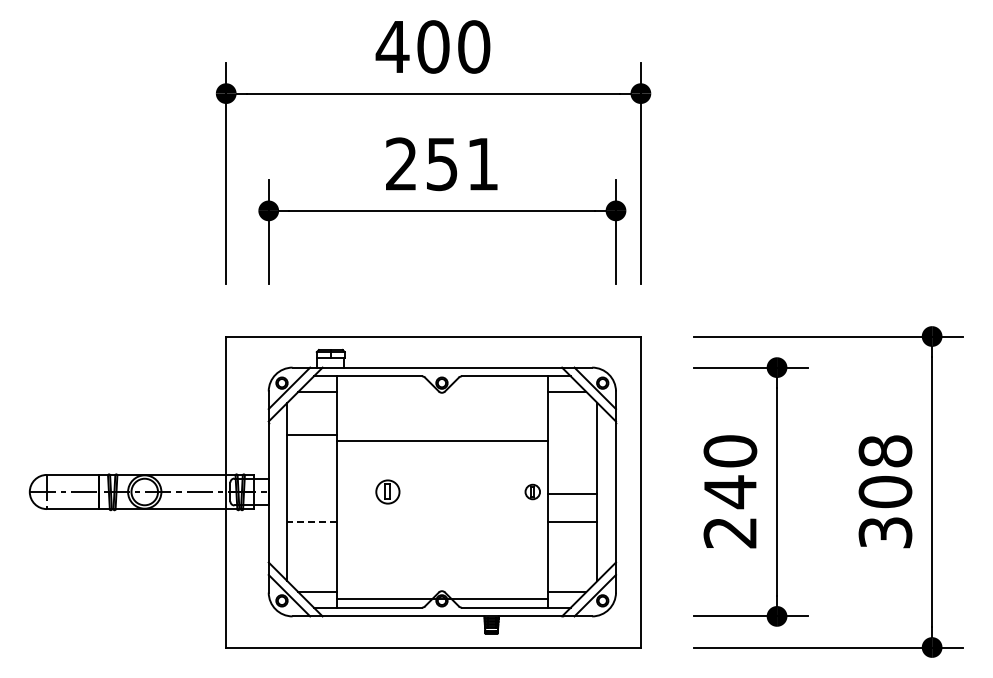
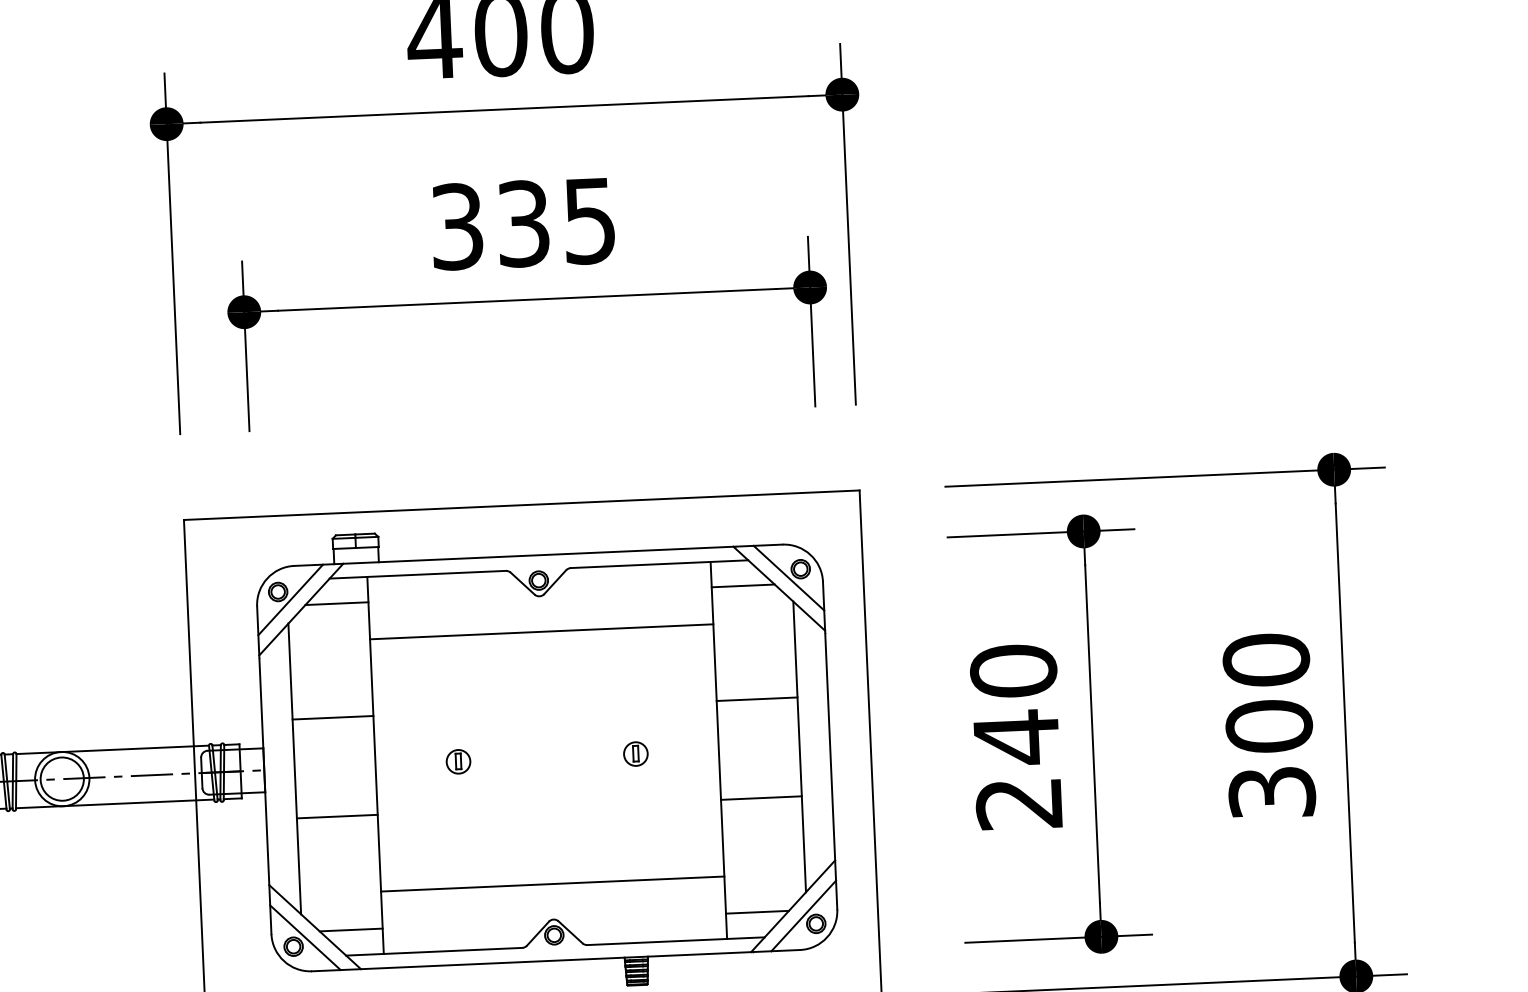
text: (441, 164) -> (522, 224), 251 -> 335
line: (312, 434) -> (333, 717), moved
line: (442, 440) -> (541, 631), moved
text: (885, 451) -> (1266, 660), 308 -> 300
part: (387, 491) -> (457, 761), size x0.62
part: (532, 491) -> (635, 753), moved
line: (572, 493) -> (757, 698), moved
line: (312, 522) -> (337, 816), dashed -> solid
line: (442, 599) -> (552, 884), moved

